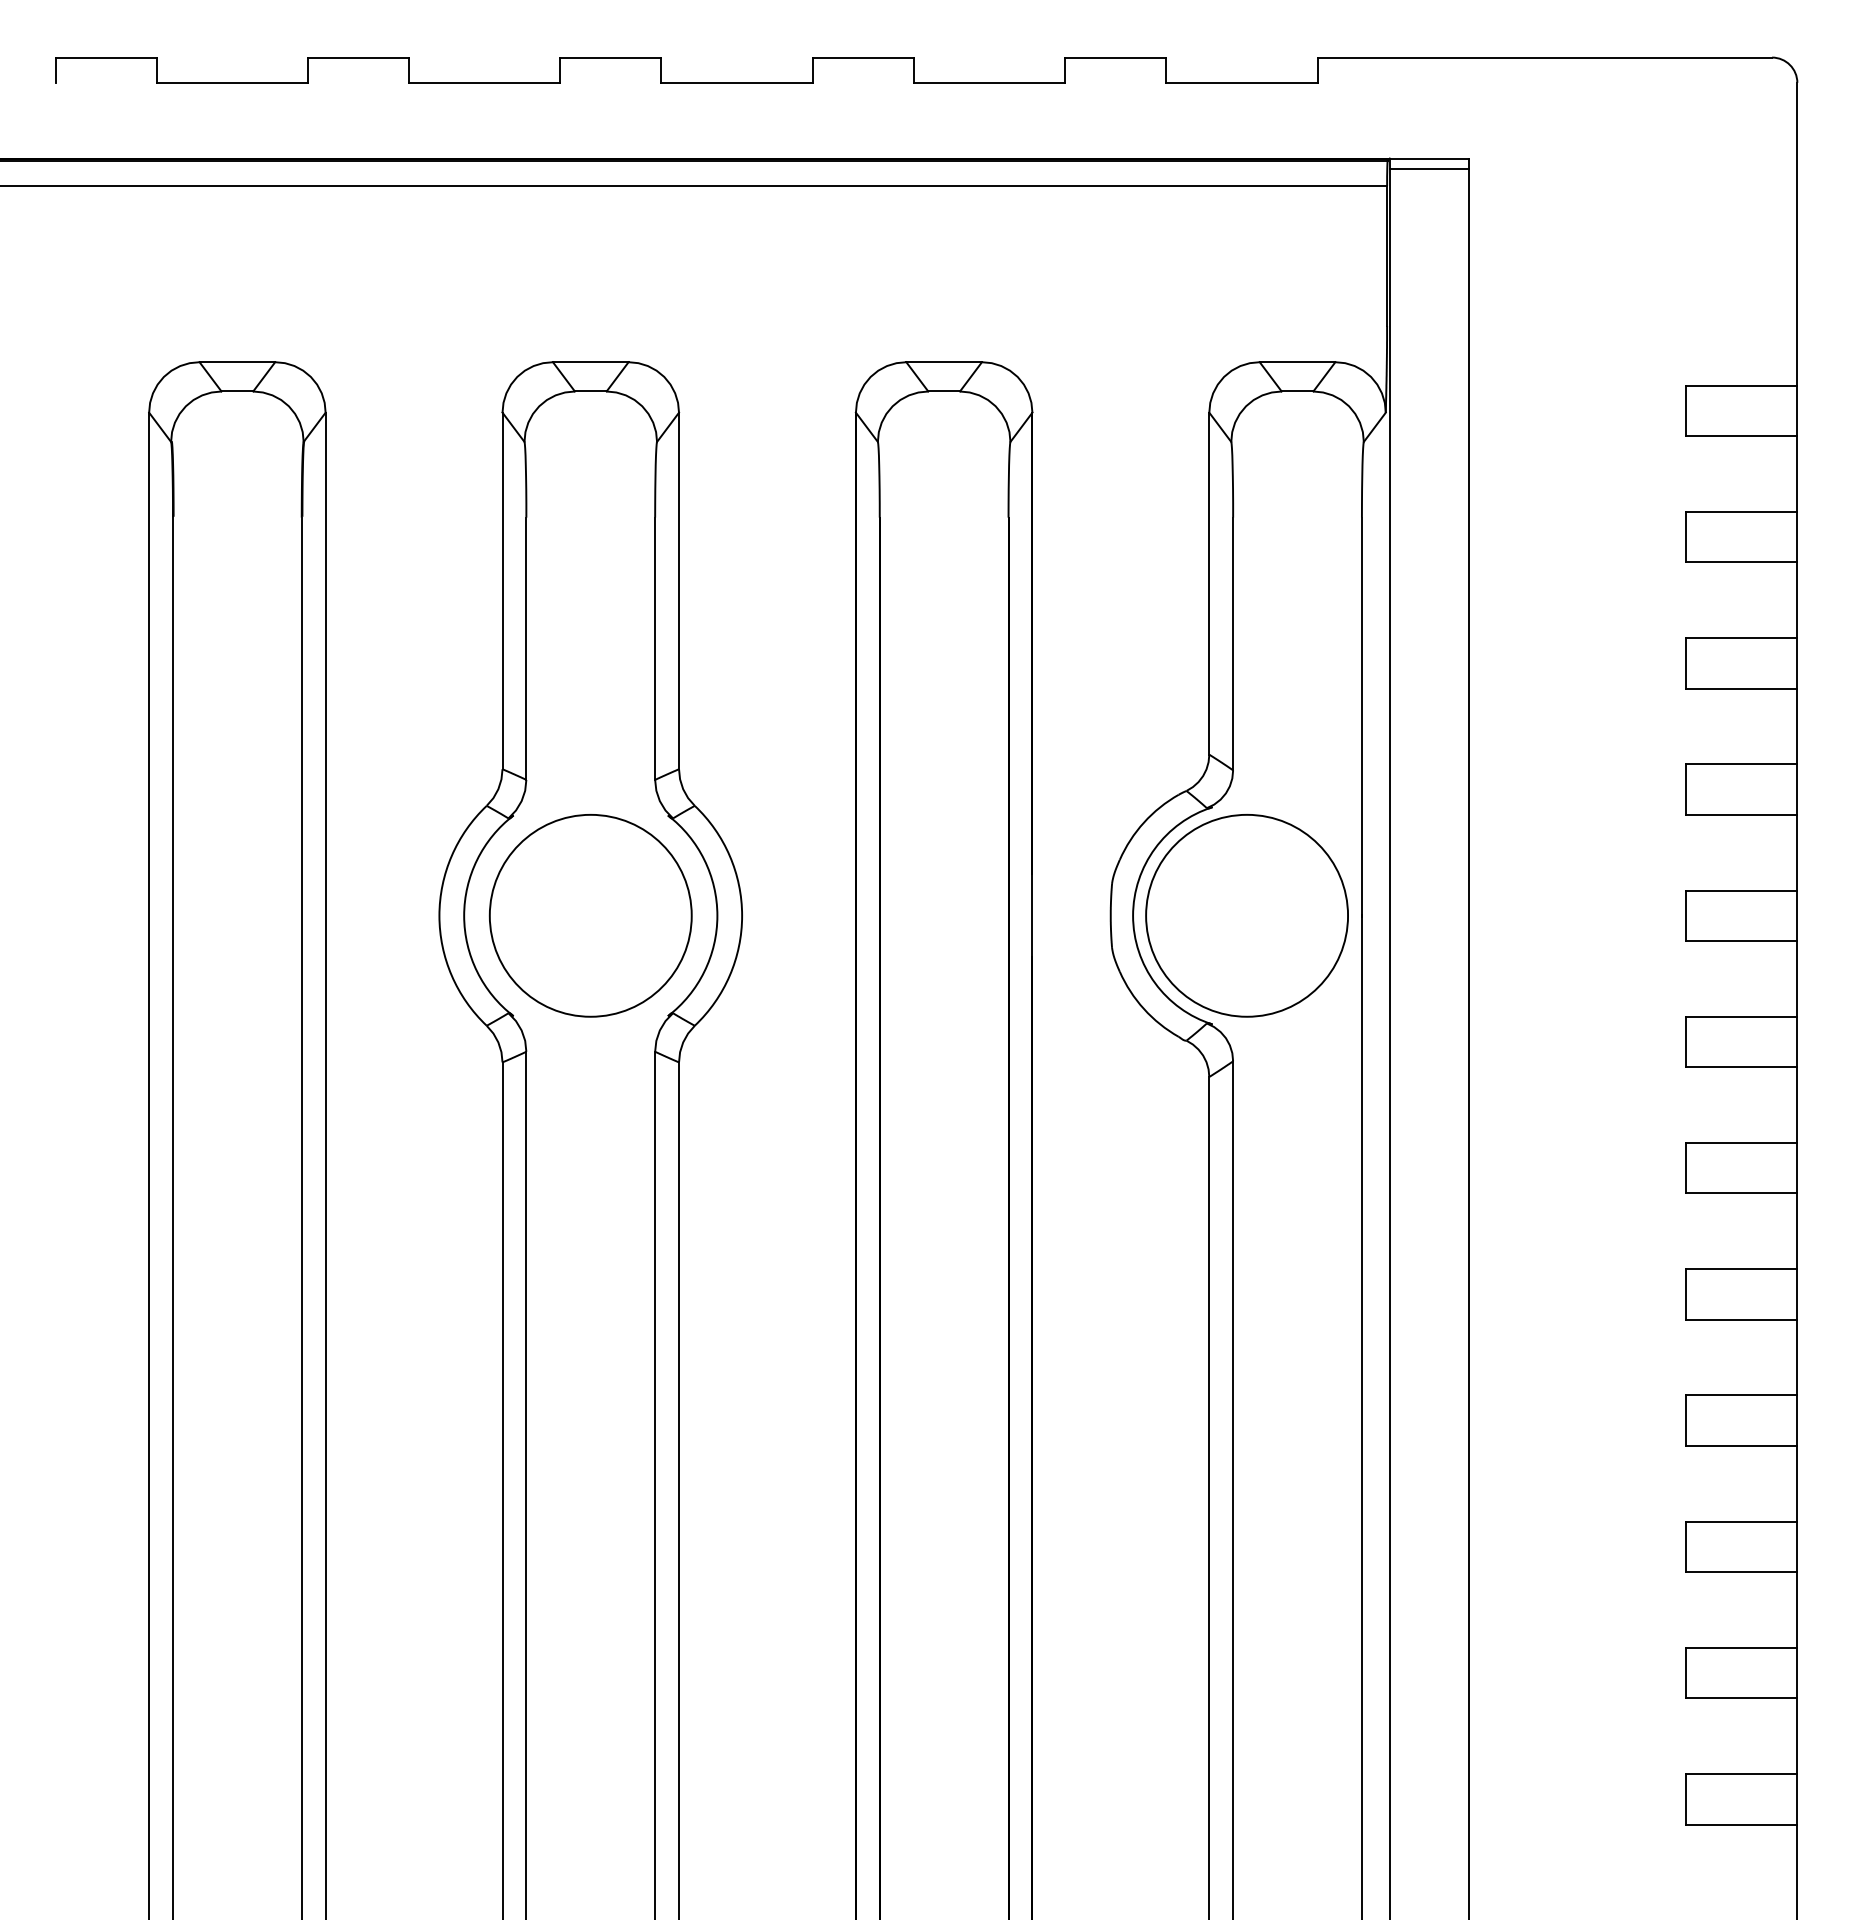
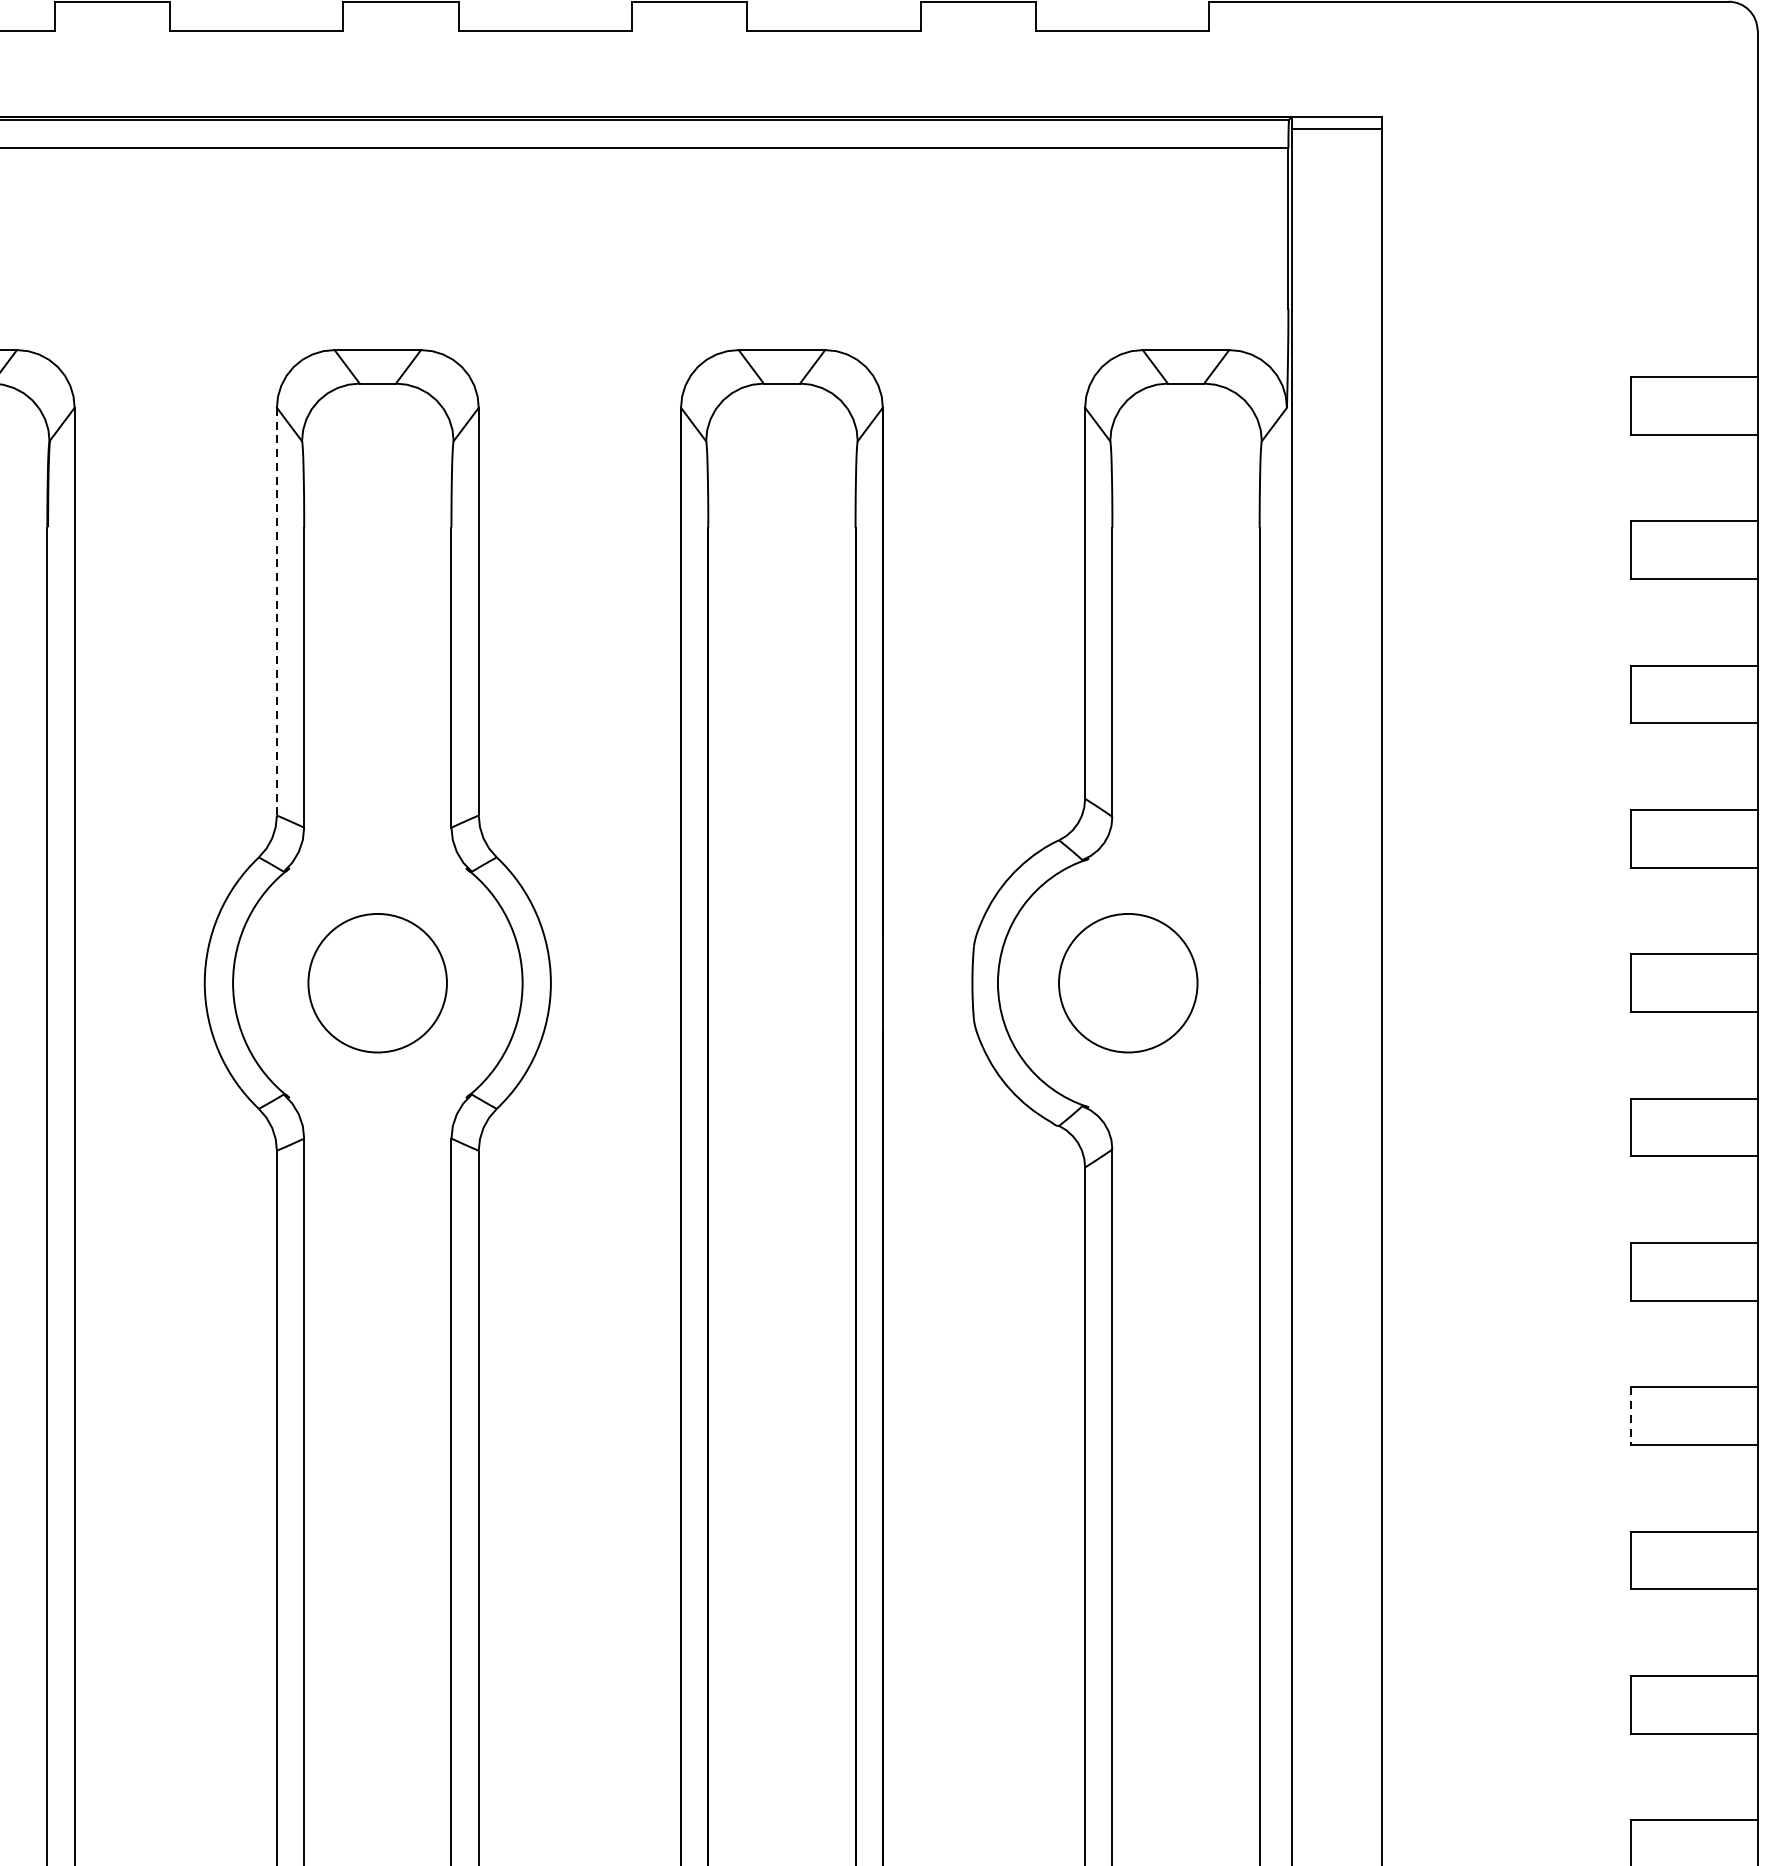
line: (502, 591) -> (276, 612), solid -> dashed
circle: (590, 915) -> (377, 982), size x0.6
circle: (1246, 915) -> (1127, 982), size x0.6
line: (1686, 1294) -> (1630, 1416), solid -> dashed

